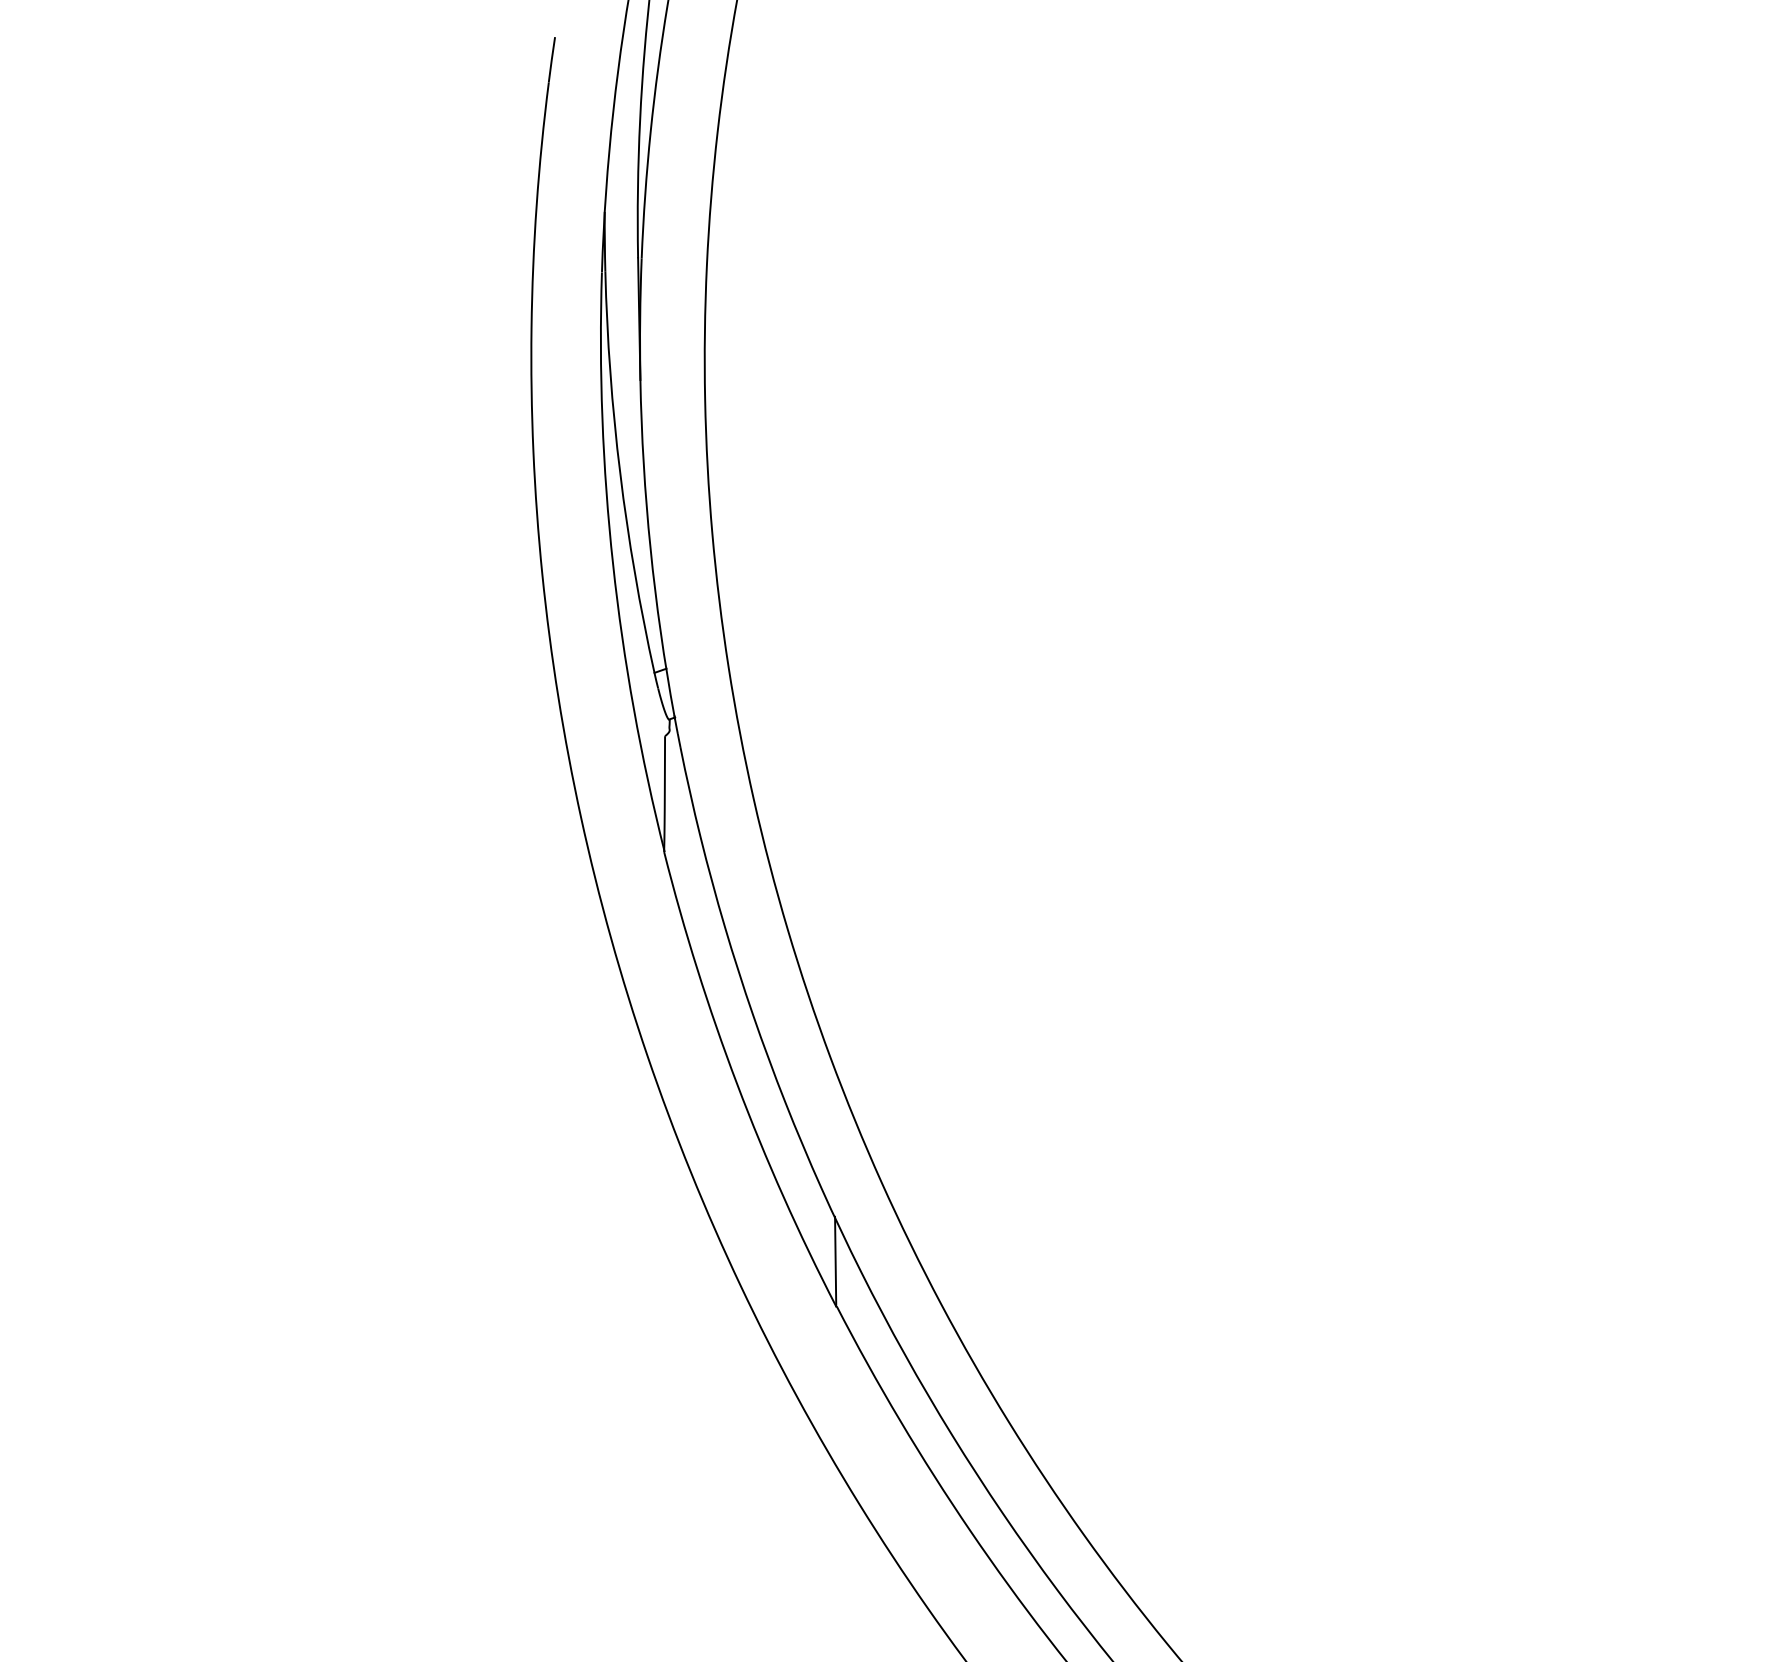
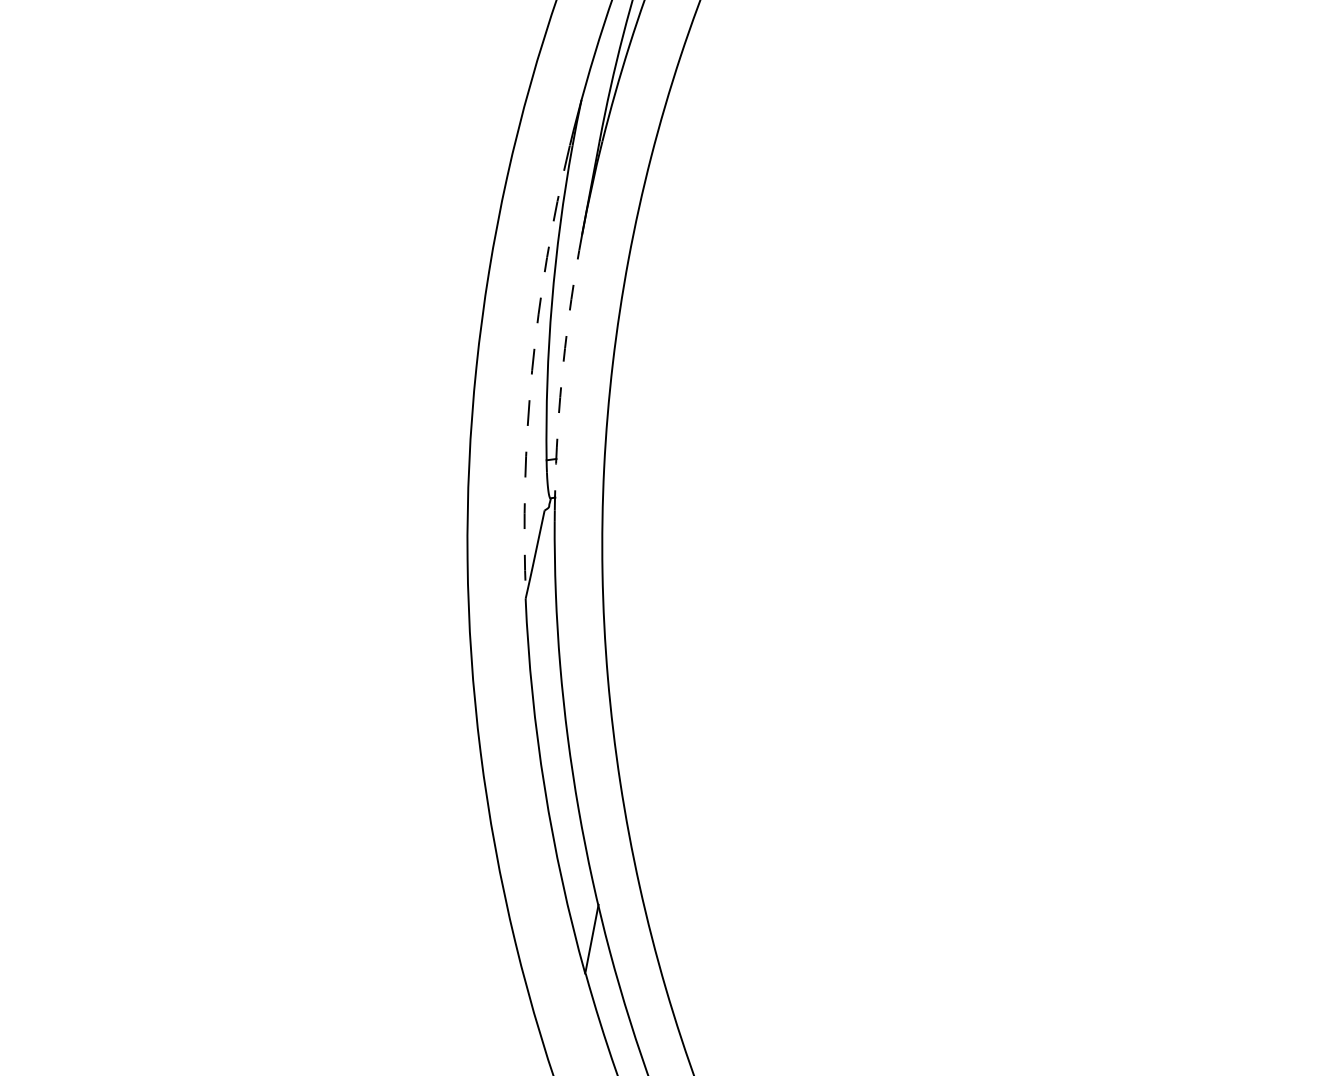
arc: (650, 548) -> (563, 364), solid -> dashed
arc: (613, 564) -> (532, 370), solid -> dashed

